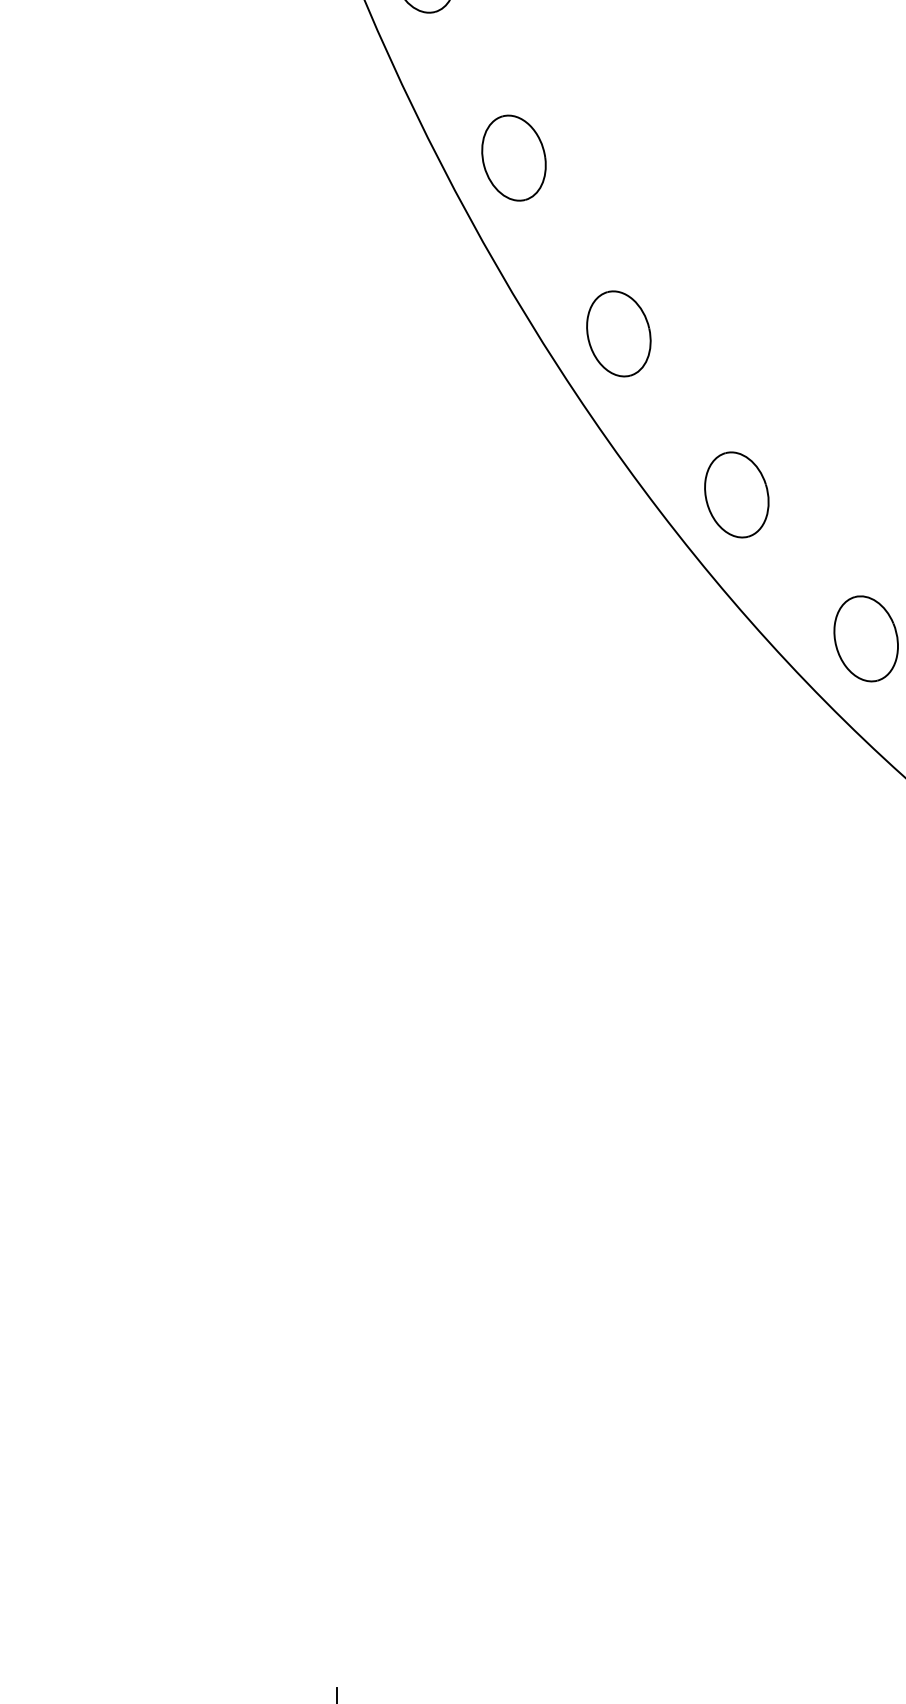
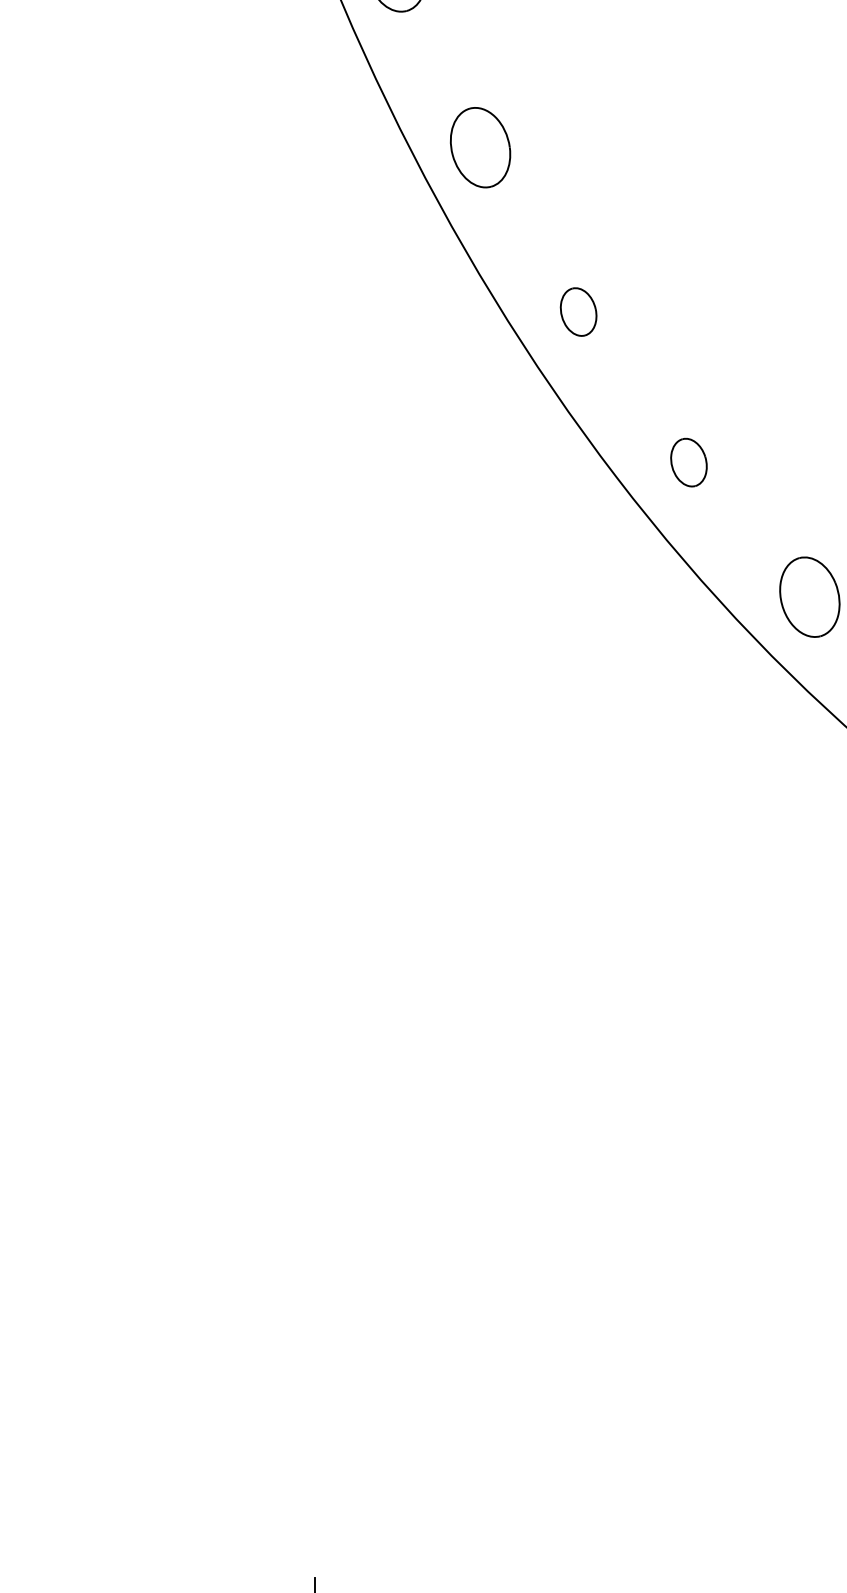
part: (618, 333) -> (578, 311), size x0.6
part: (736, 494) -> (688, 462), size x0.6

